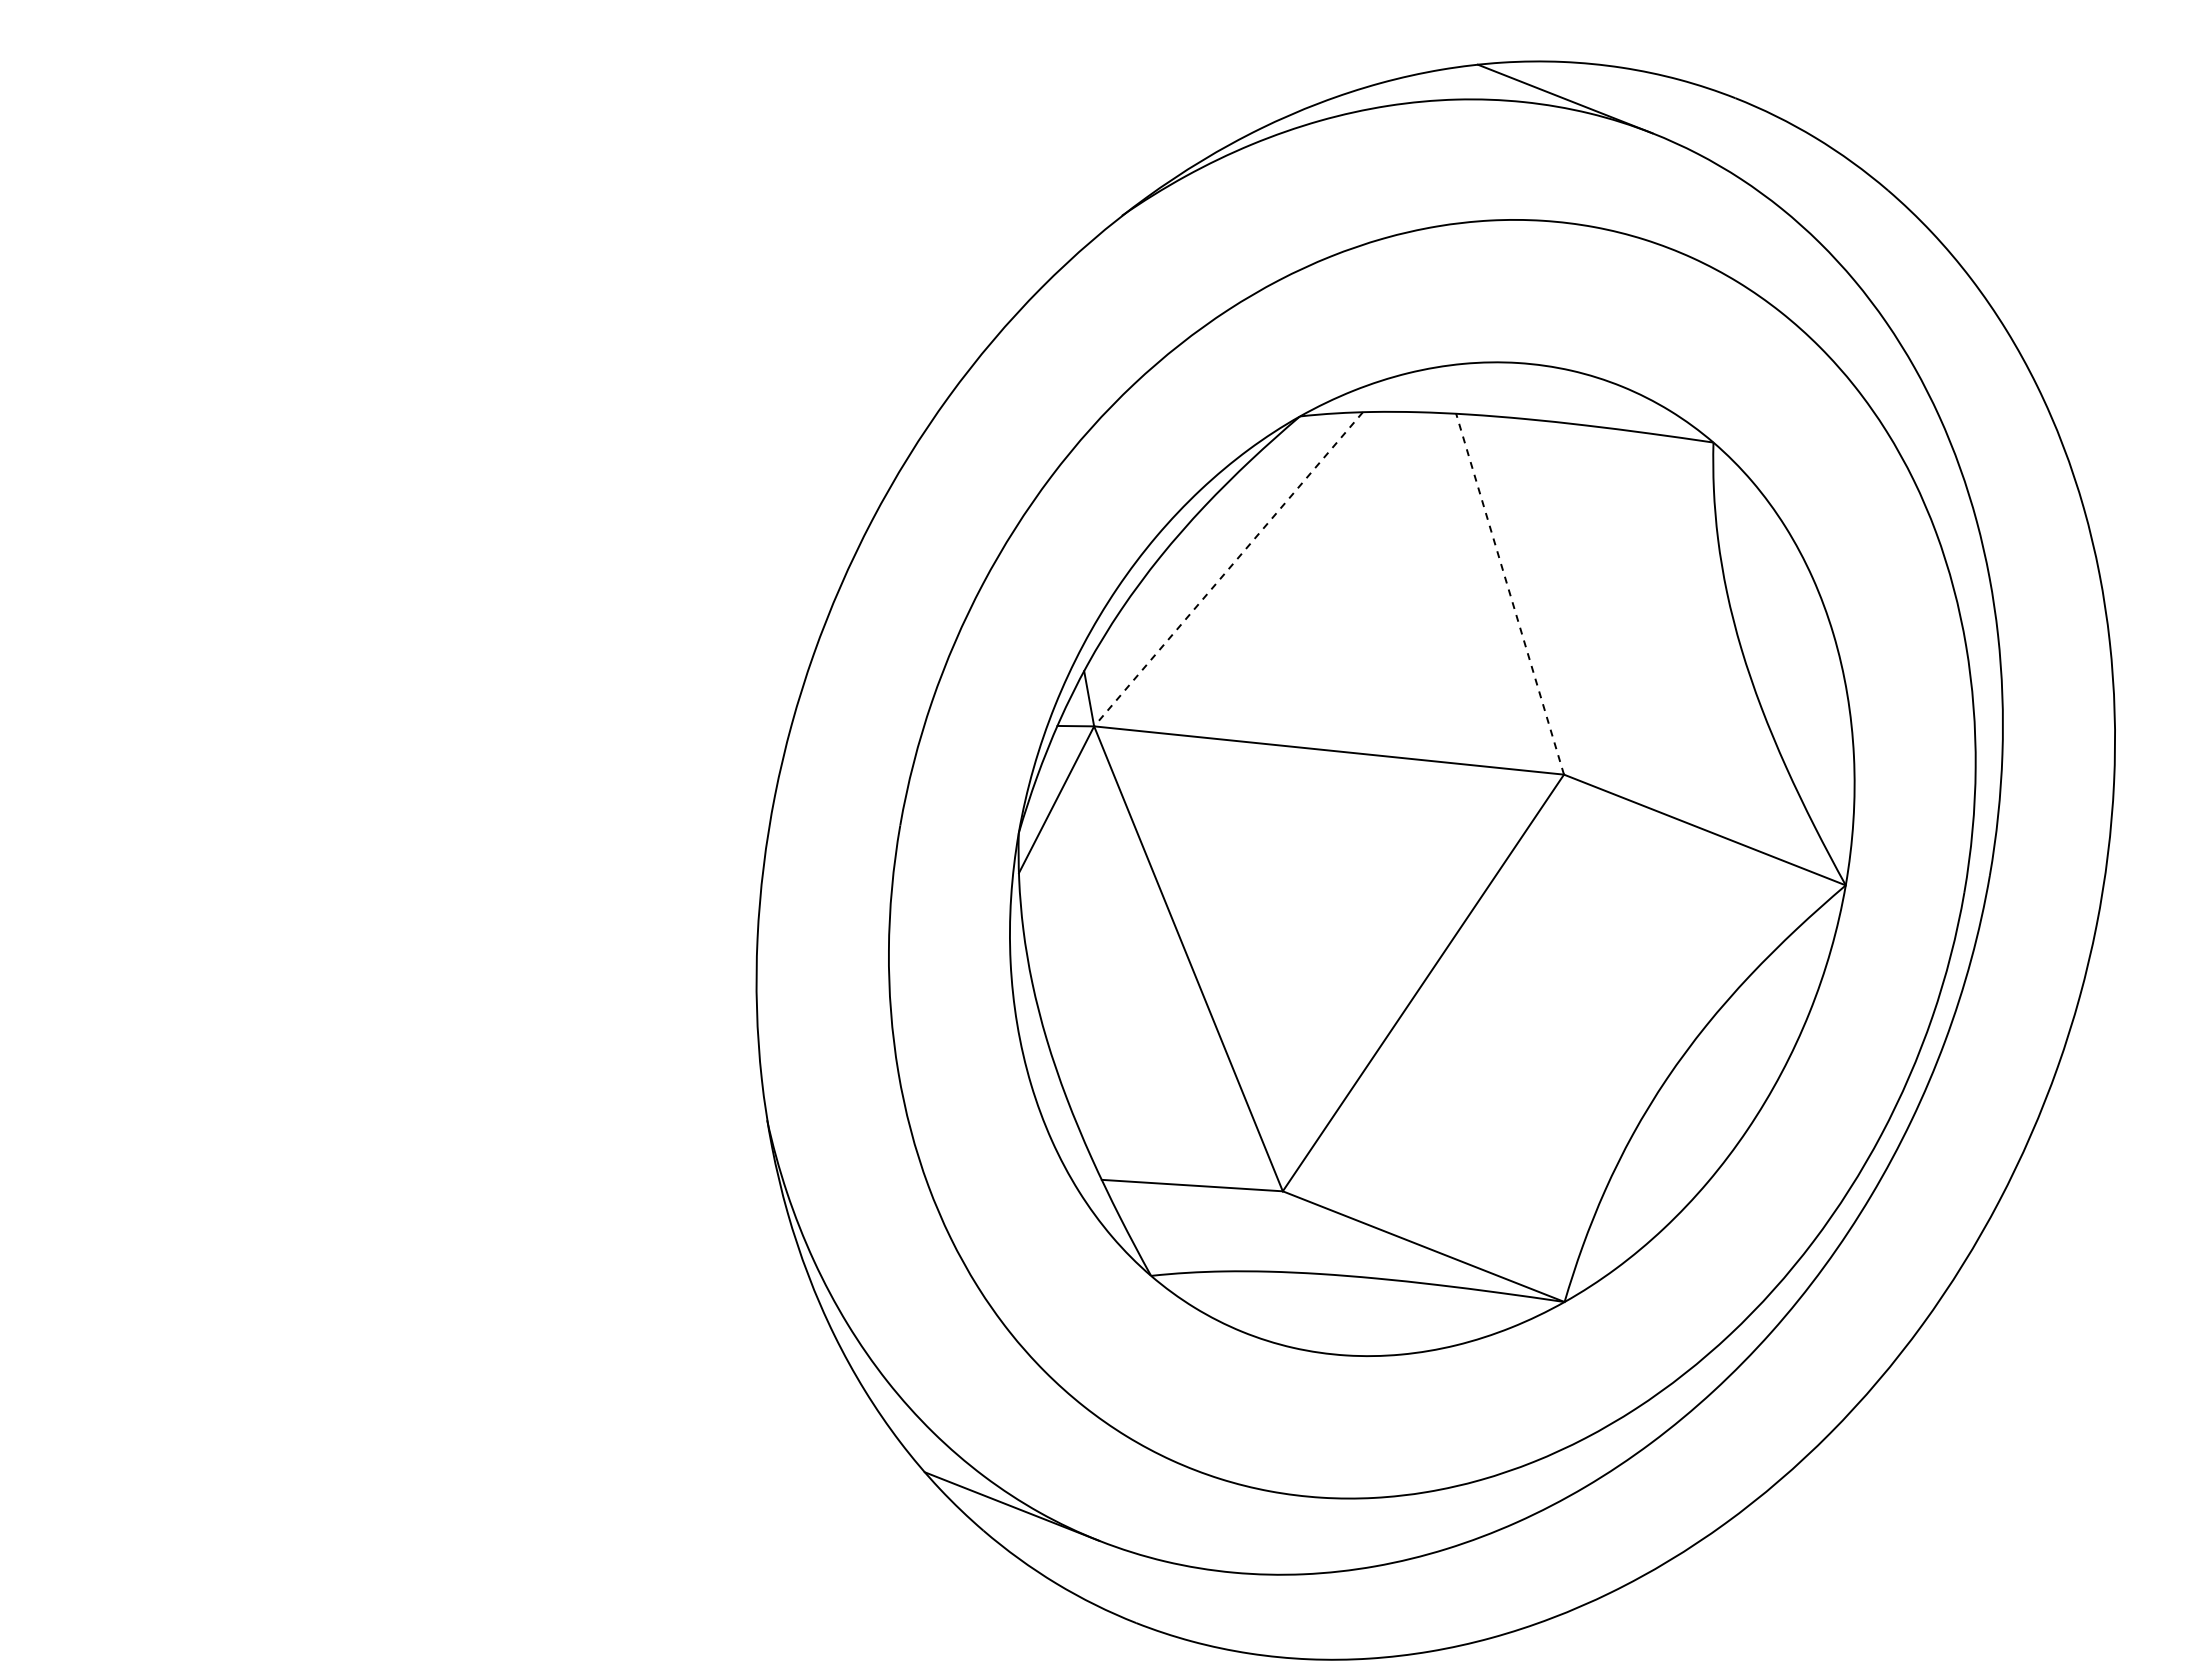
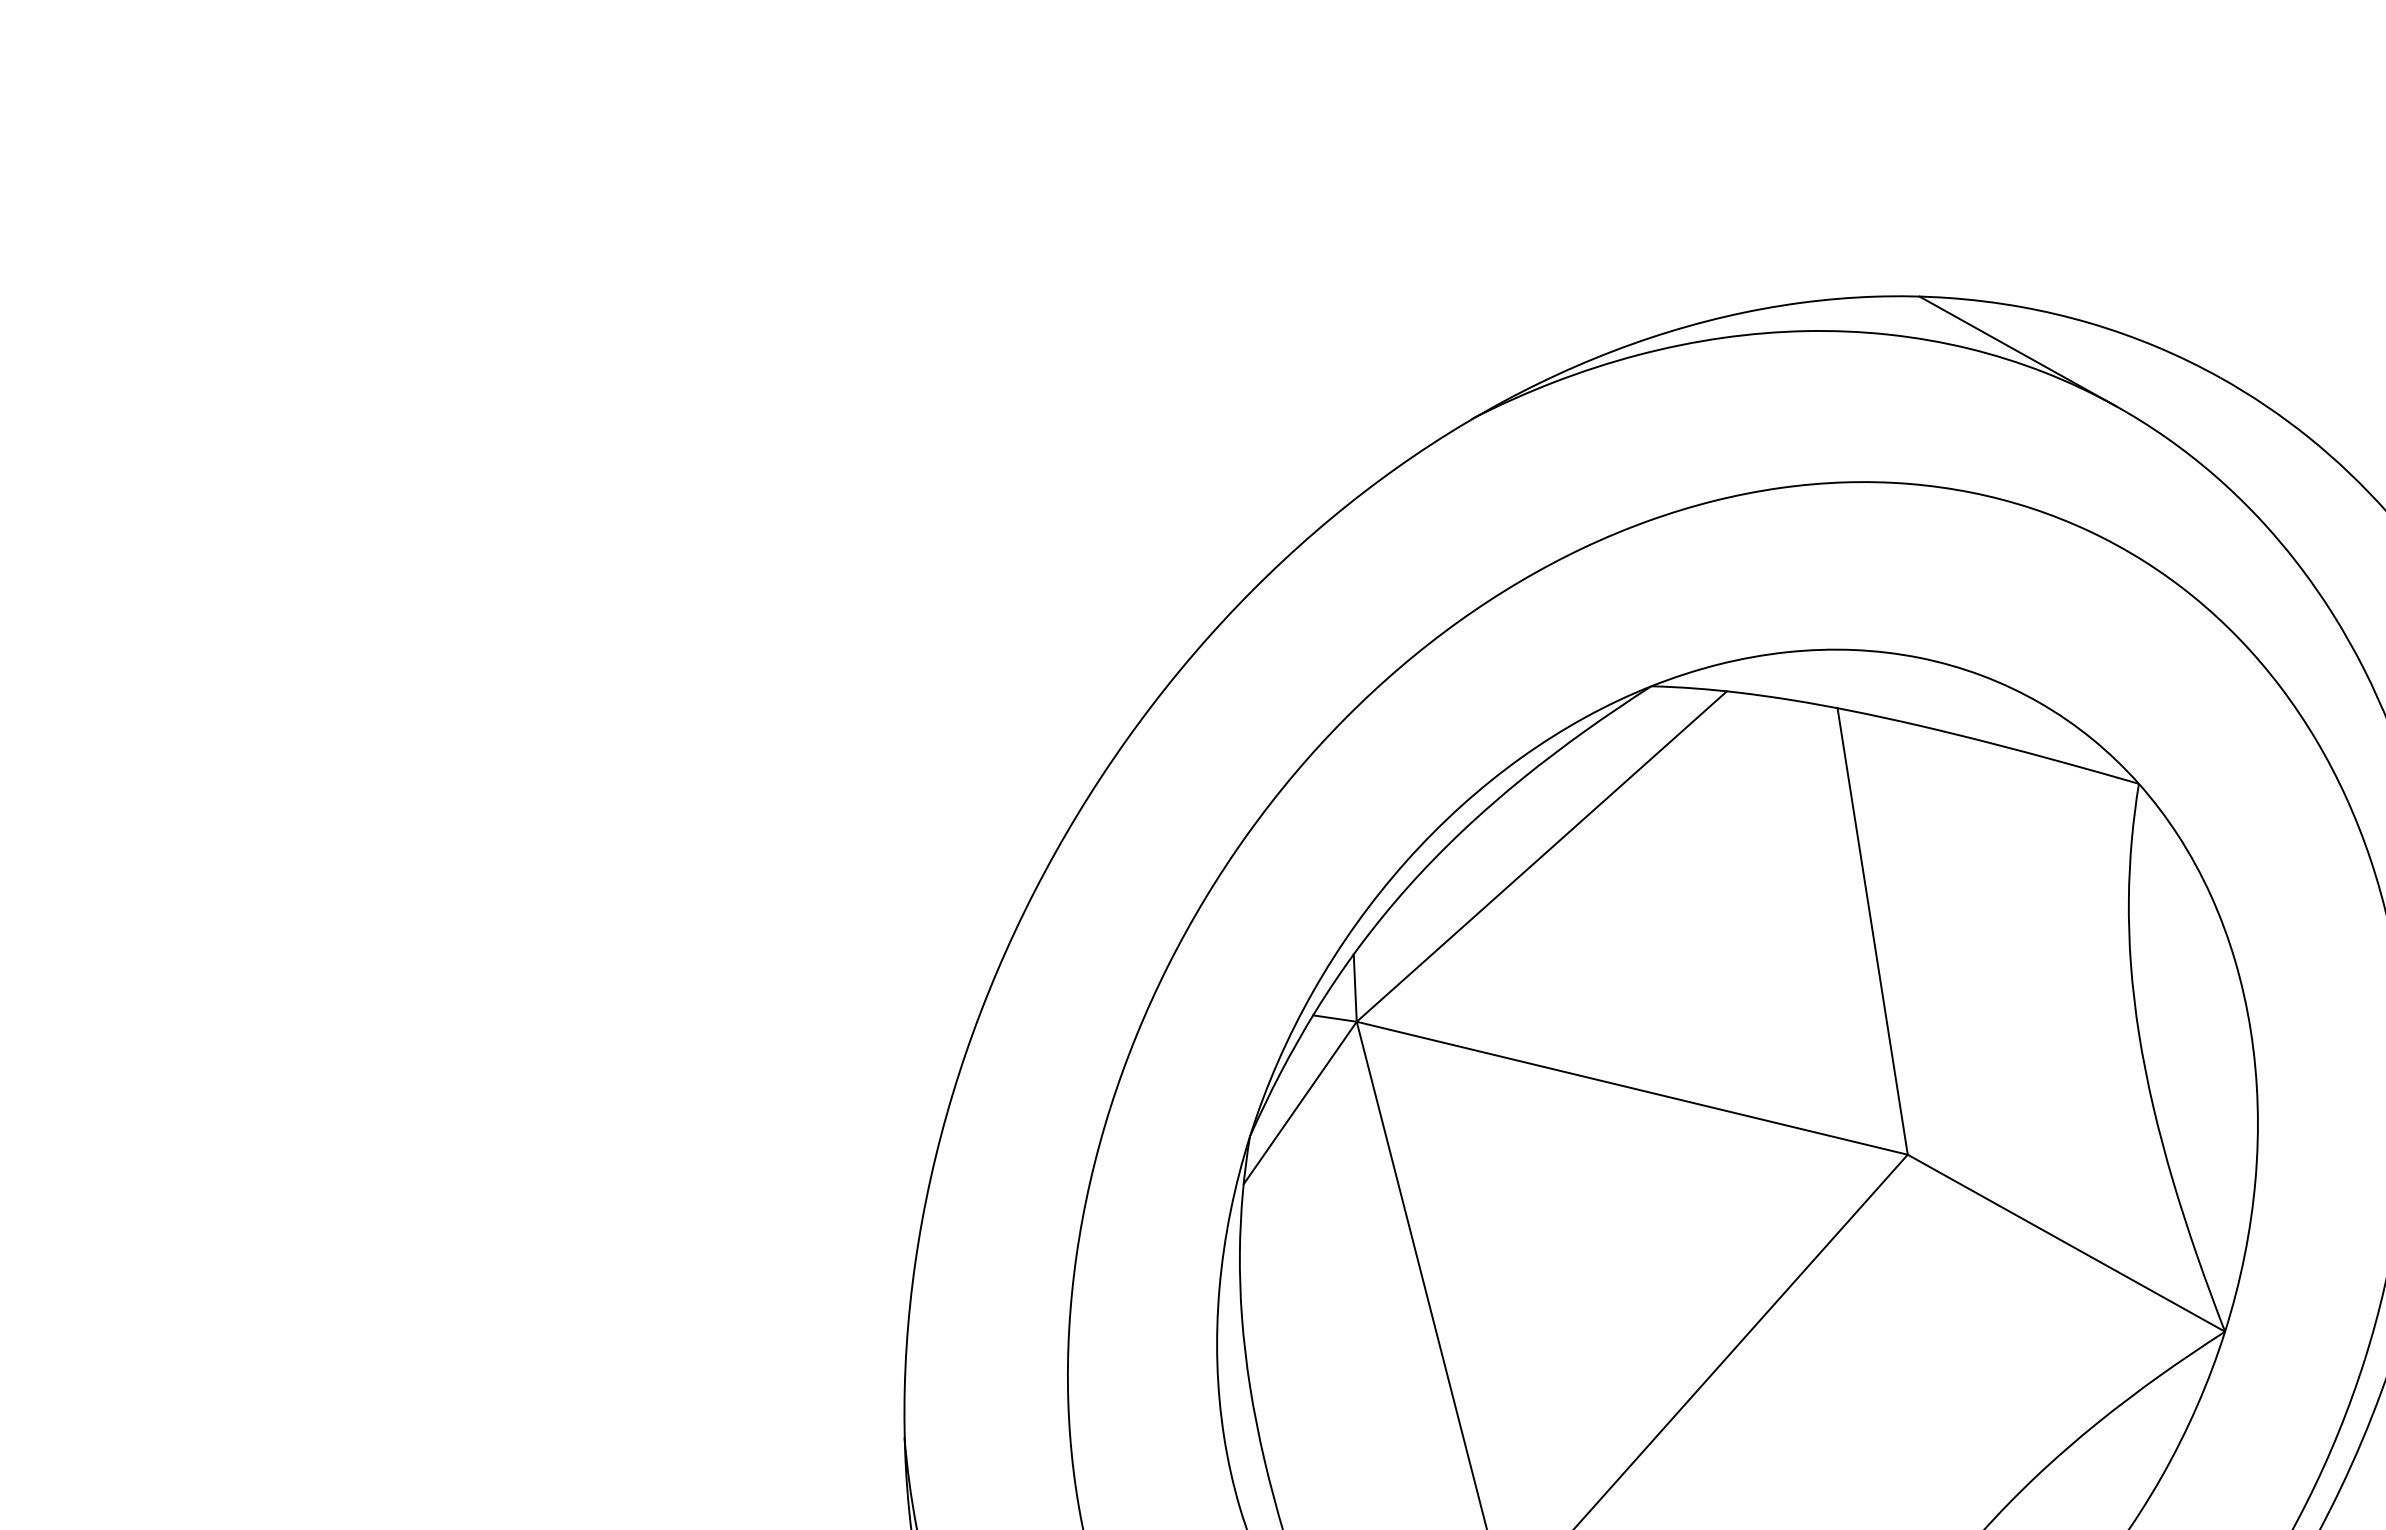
line: (1228, 569) -> (1541, 856), dashed -> solid
line: (1509, 593) -> (1872, 930), dashed -> solid

